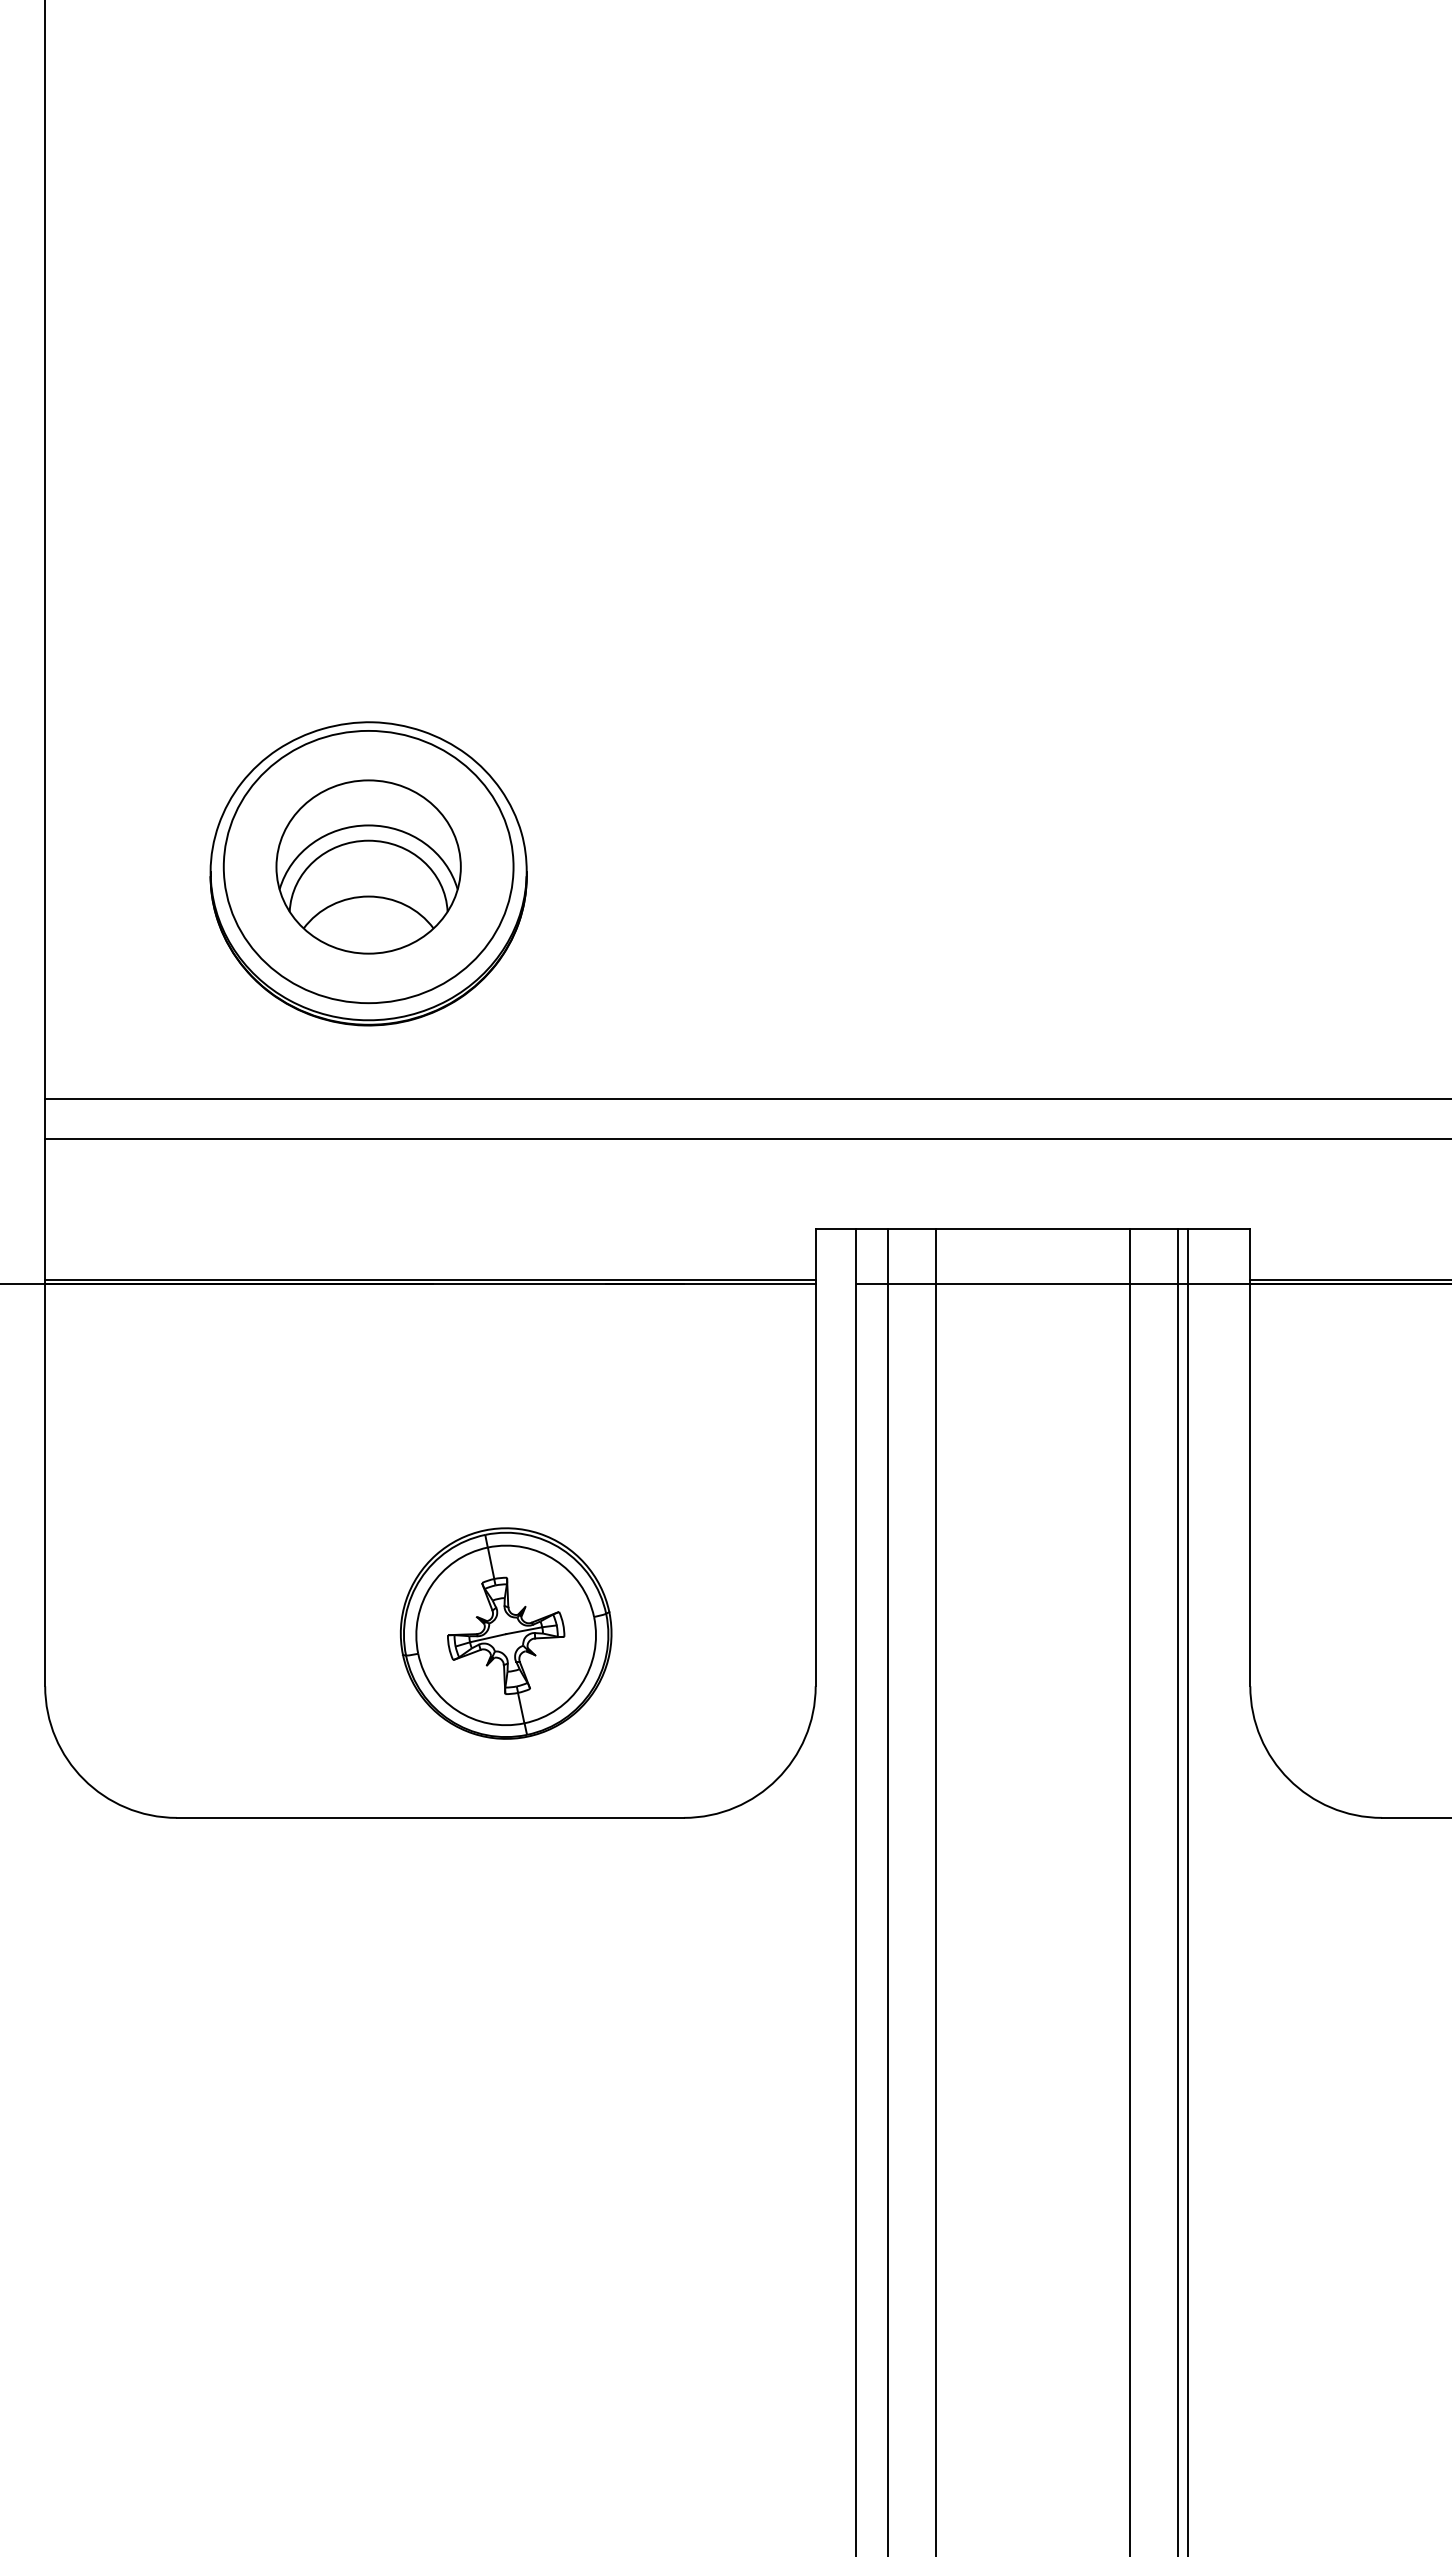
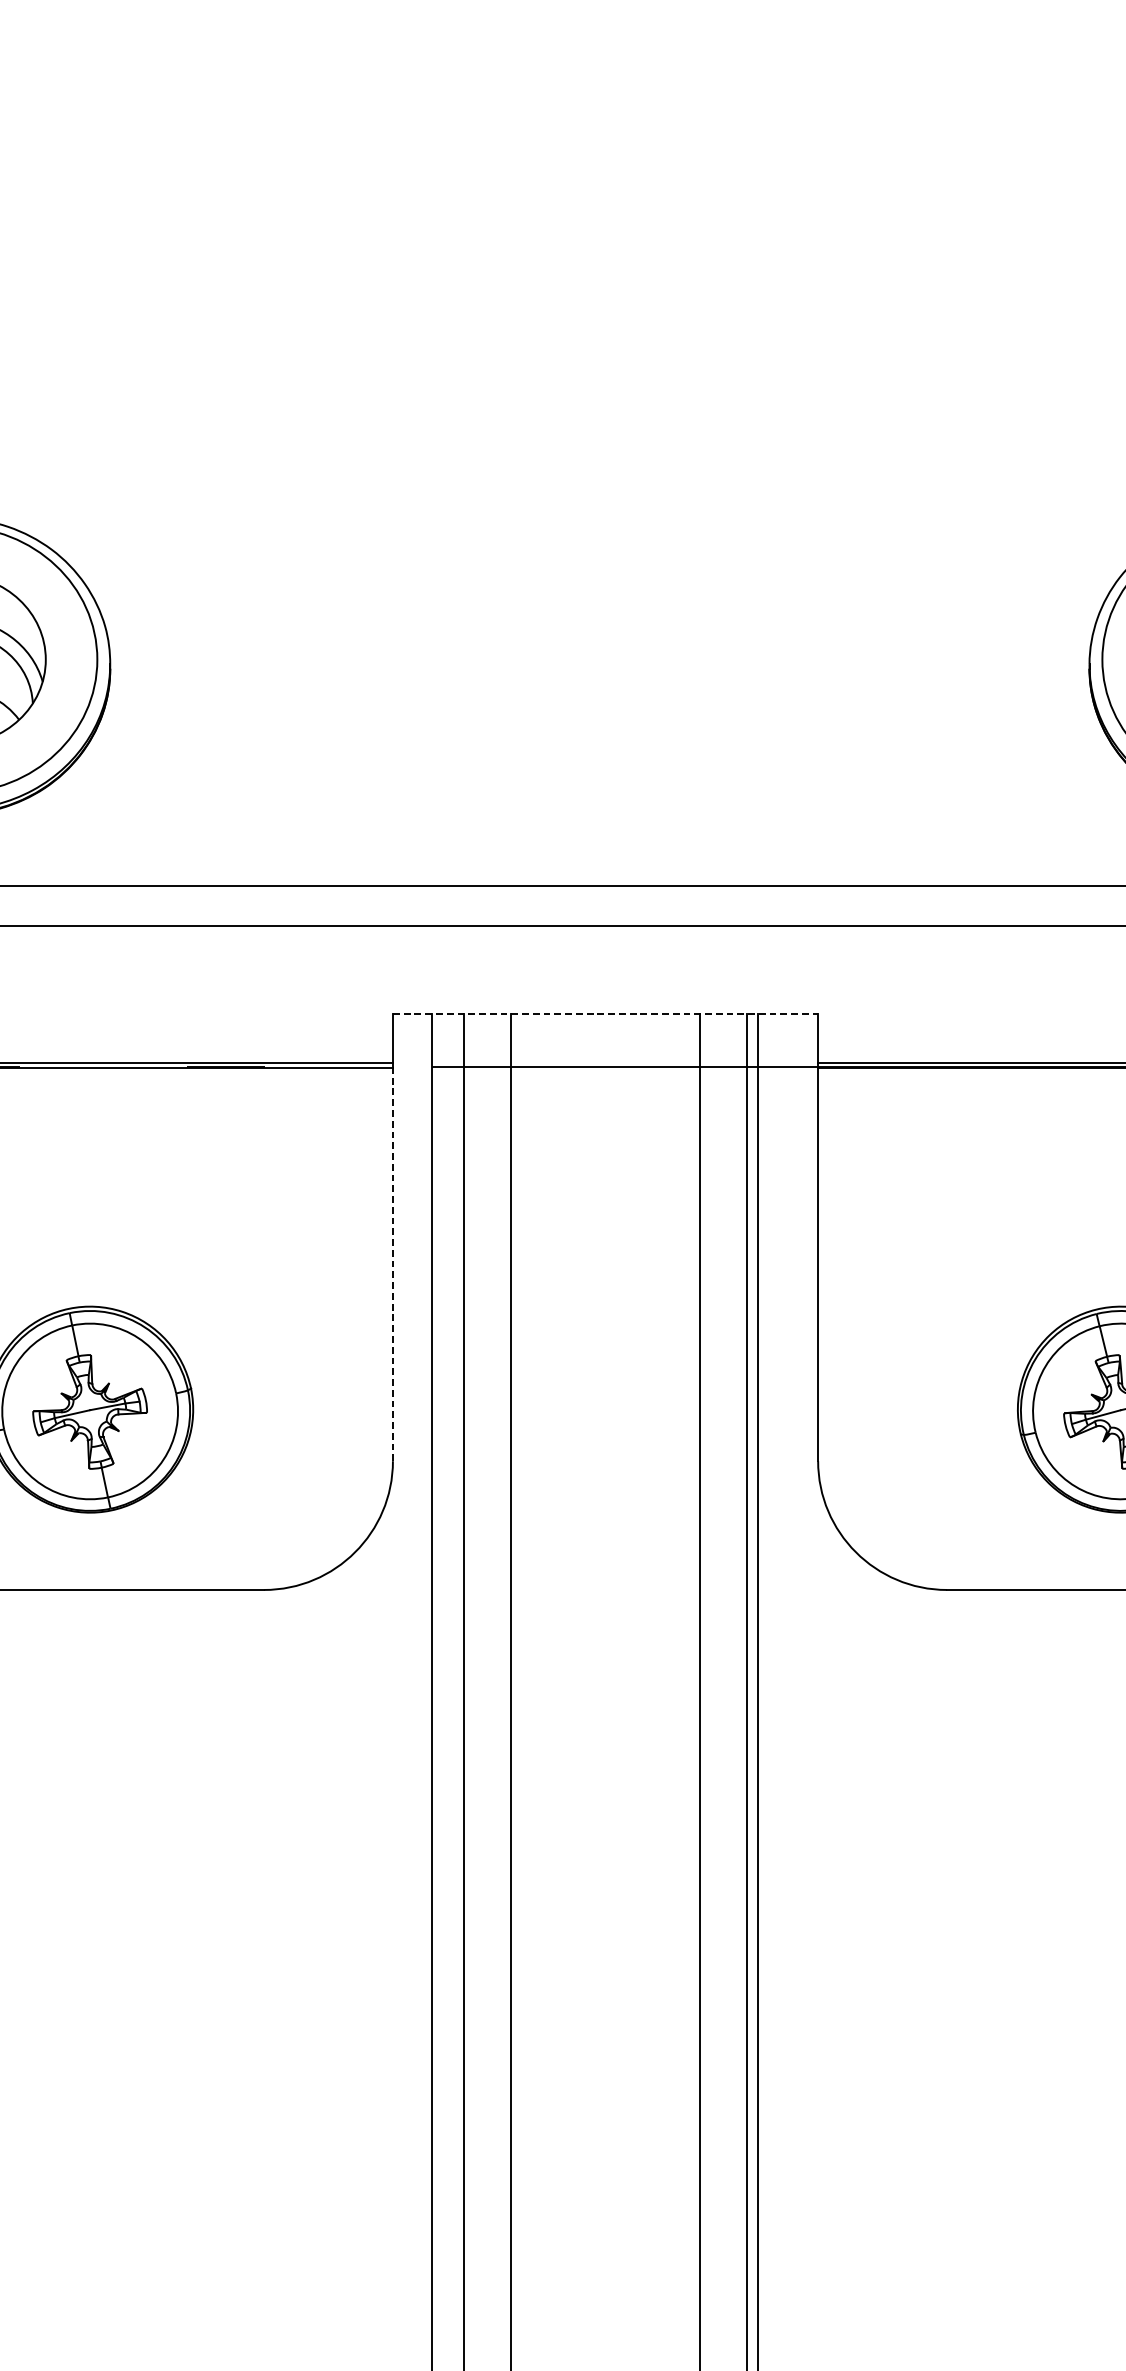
line: (1033, 1228) -> (606, 1013), solid -> dashed
line: (815, 1485) -> (392, 1264), solid -> dashed

